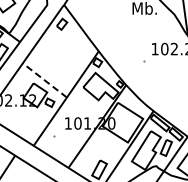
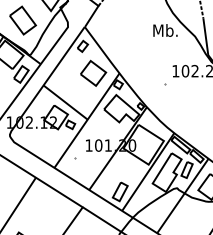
part: (72, 50) -> (93, 72), added
line: (44, 80) -> (65, 102), dashed -> solid

